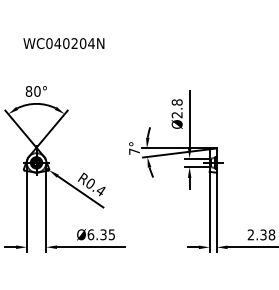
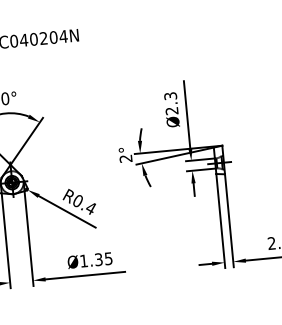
text: (176, 102) -> (169, 96), Ø2.8 -> Ø2.3
text: (134, 151) -> (125, 158), 7° -> 2°
text: (90, 234) -> (83, 260), Ø6.35 -> Ø1.35

